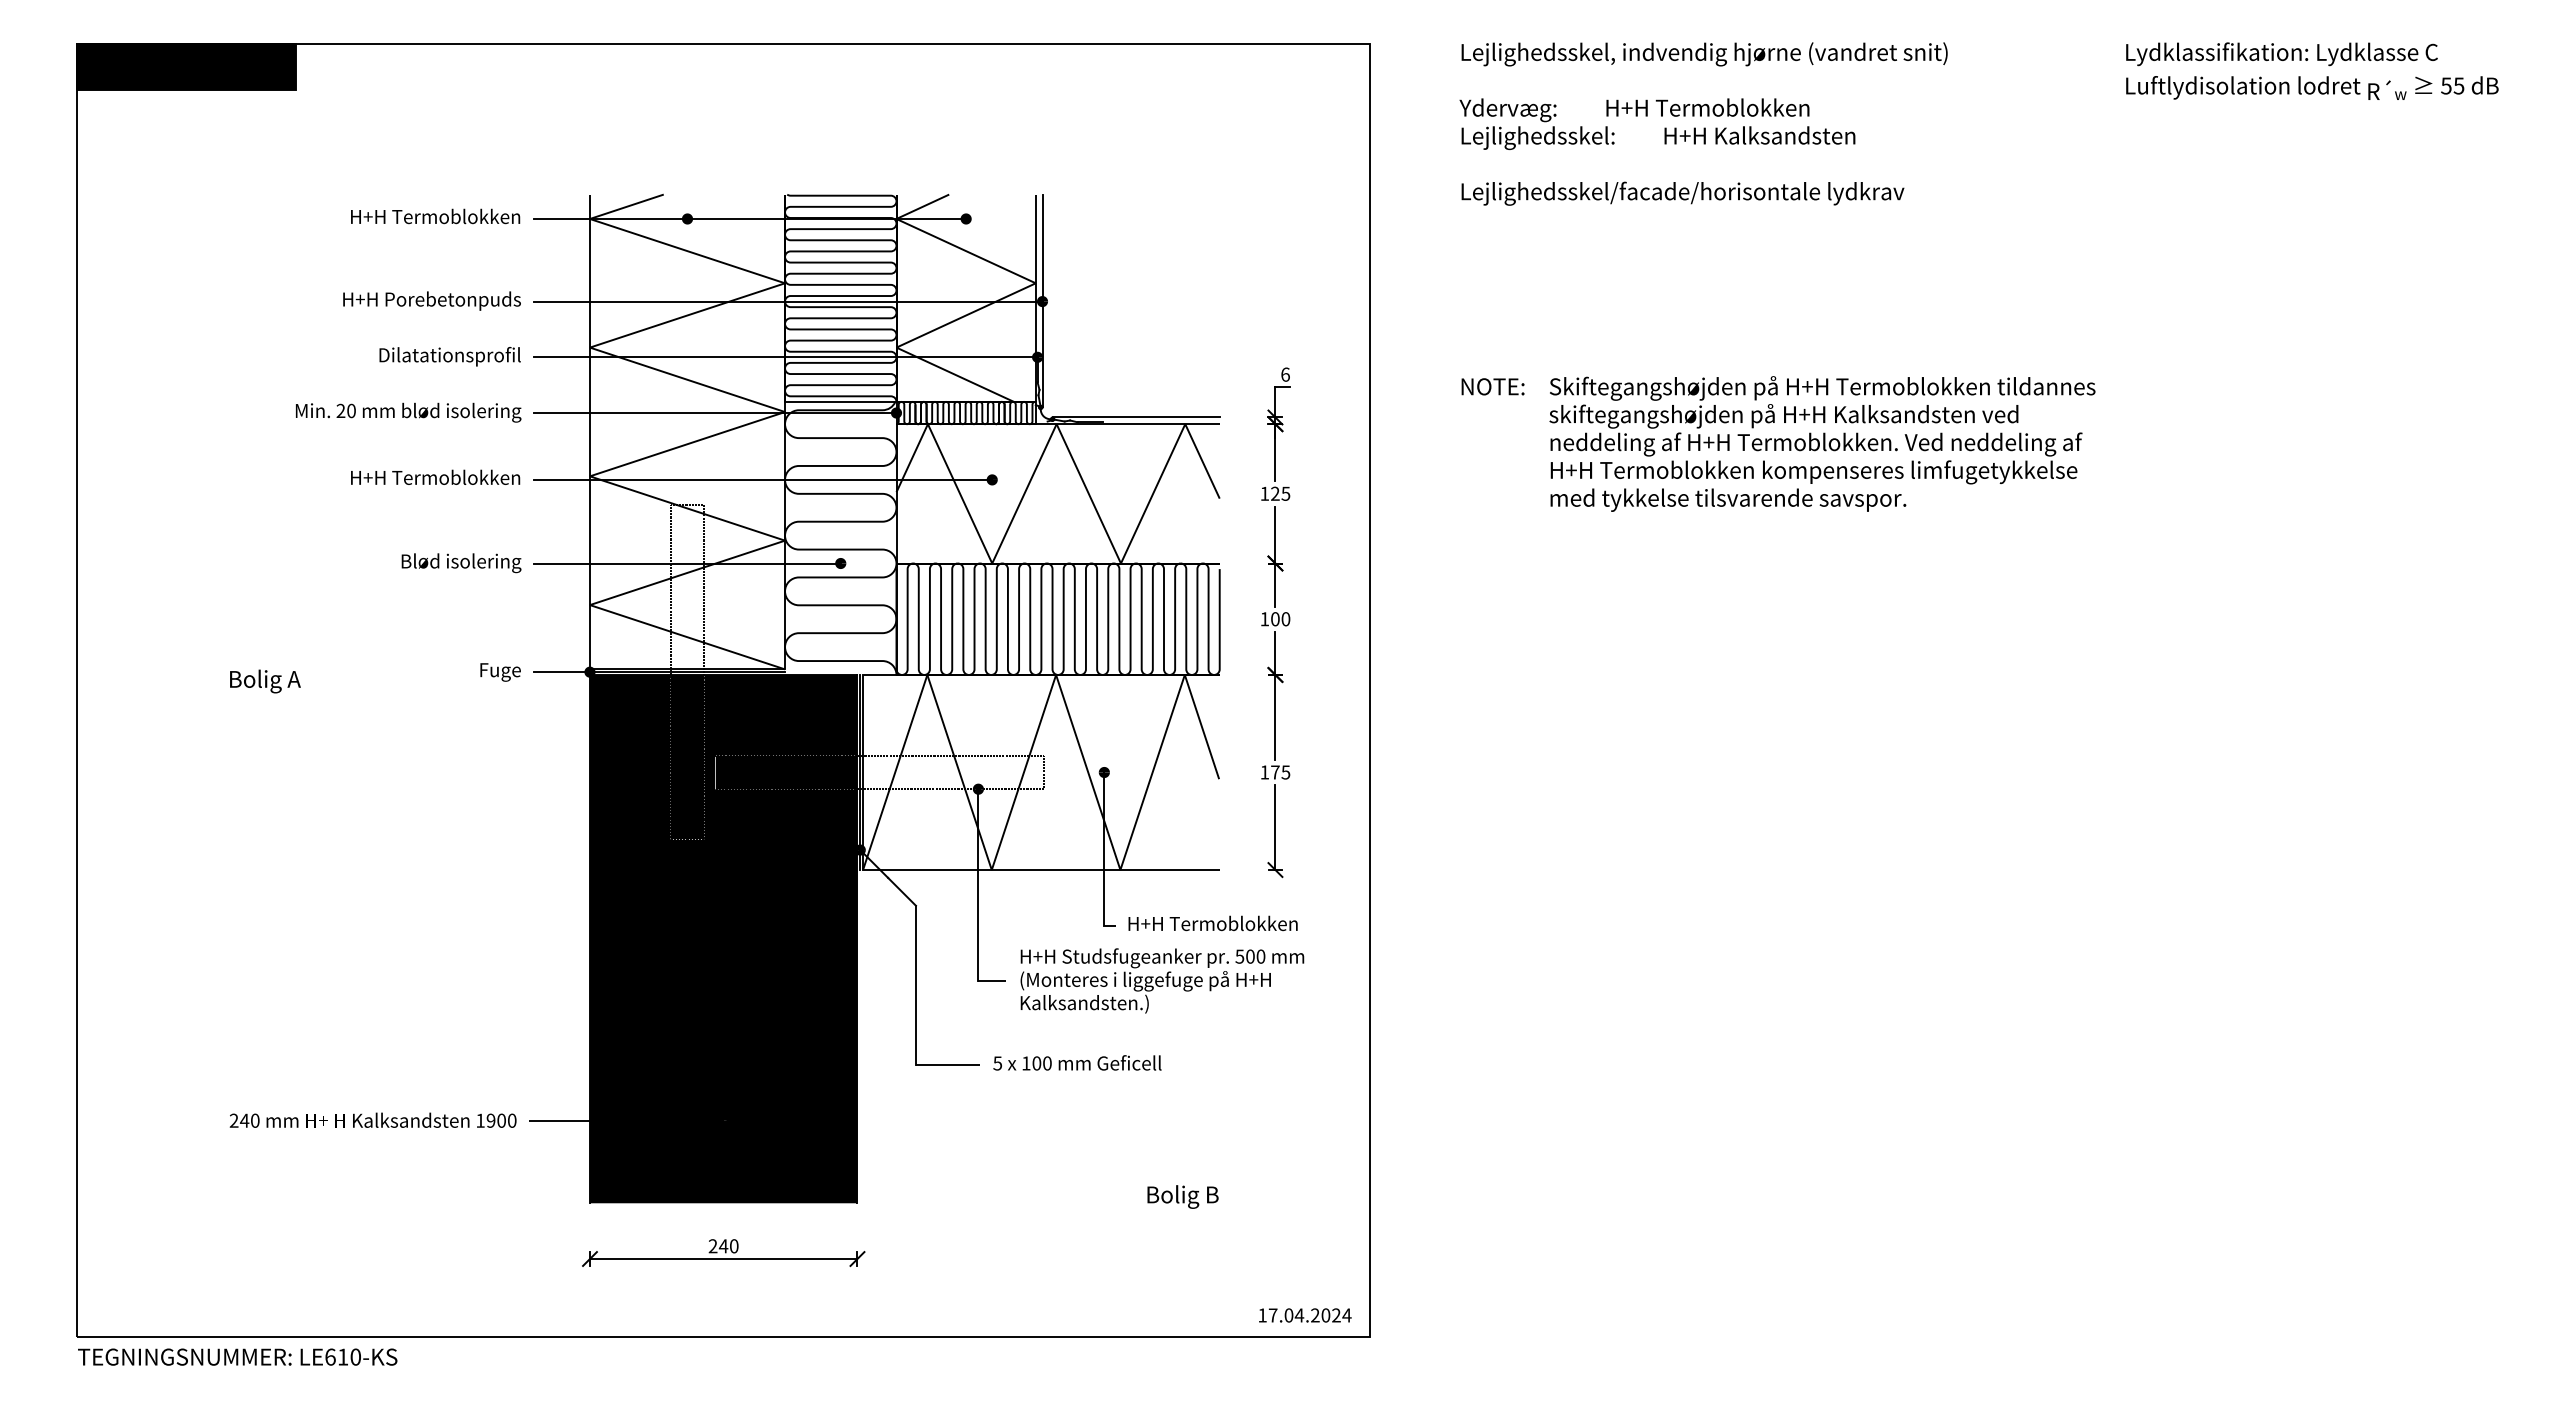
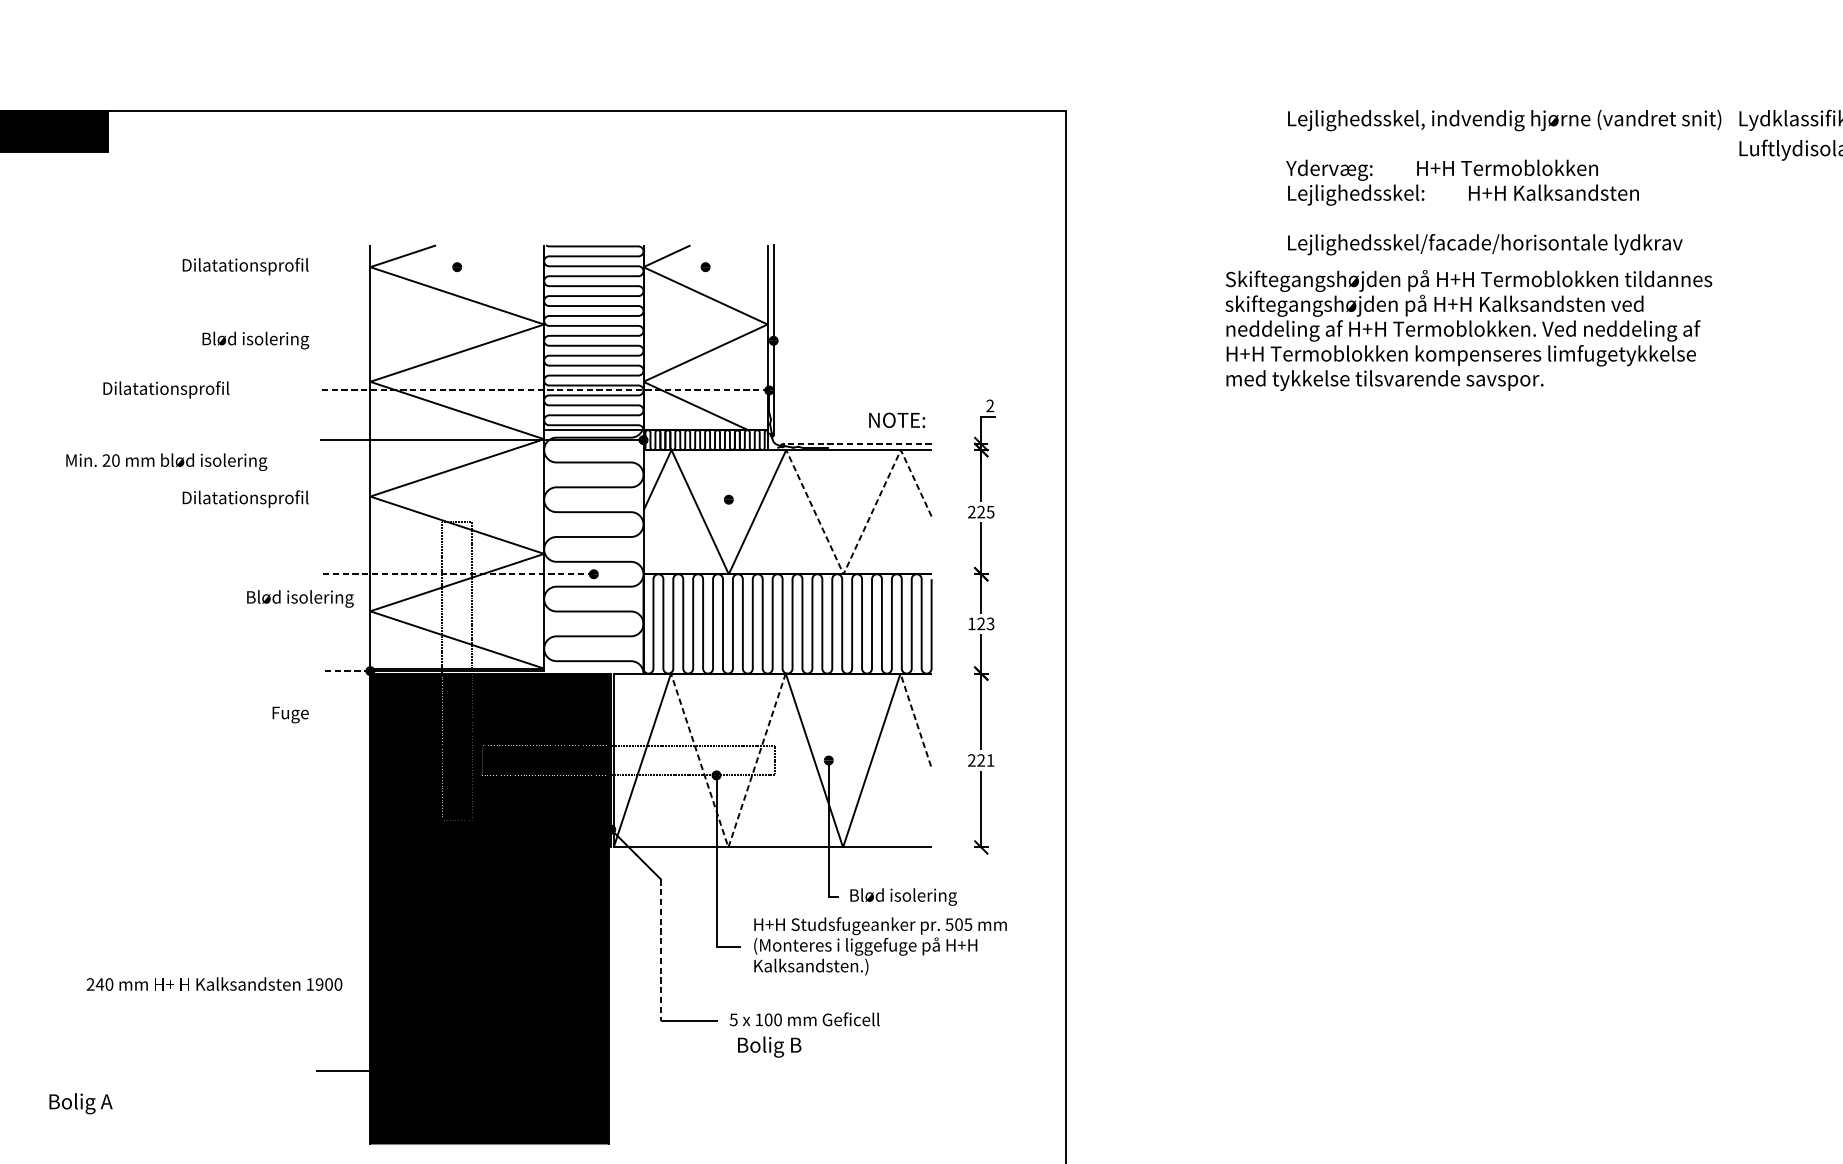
text: (1703, 123) -> (1503, 182), moved
text: (435, 218) -> (232, 266), H+H Termoblokken -> Dilatationsprofil
line: (750, 218) -> (513, 266), removed
text: (432, 301) -> (229, 340), H+H Porebetonpuds -> Blød isolering
line: (788, 301) -> (547, 340), removed
text: (449, 356) -> (165, 389), moved
line: (785, 357) -> (544, 390), solid -> dashed
text: (1285, 374) -> (990, 405), 6 -> 2
text: (1492, 386) -> (896, 420), moved
text: (408, 412) -> (166, 461), moved
line: (1136, 417) -> (857, 444), solid -> dashed
text: (1822, 443) -> (1468, 330), moved
text: (435, 479) -> (232, 499), H+H Termoblokken -> Dilatationsprofil
line: (763, 479) -> (524, 499), removed
text: (1264, 493) -> (971, 511), 125 -> 225
line: (1138, 526) -> (859, 541), solid -> dashed
text: (461, 563) -> (300, 599), moved
line: (687, 563) -> (457, 574), solid -> dashed
text: (1280, 619) -> (985, 624), 100 -> 123
text: (500, 672) -> (290, 715), moved
line: (562, 672) -> (345, 671), solid -> dashed
text: (265, 681) -> (81, 1103), moved
line: (1202, 727) -> (916, 720), solid -> dashed
text: (1275, 772) -> (981, 760), 175 -> 221
line: (991, 870) -> (728, 847), solid -> dashed
text: (1213, 925) -> (926, 896), H+H Termoblokken -> Blød isolering
text: (1260, 956) -> (967, 924), 500 -> 505
line: (916, 985) -> (661, 950), solid -> dashed
text: (372, 1119) -> (213, 983), moved
text: (1182, 1196) -> (769, 1046), moved

